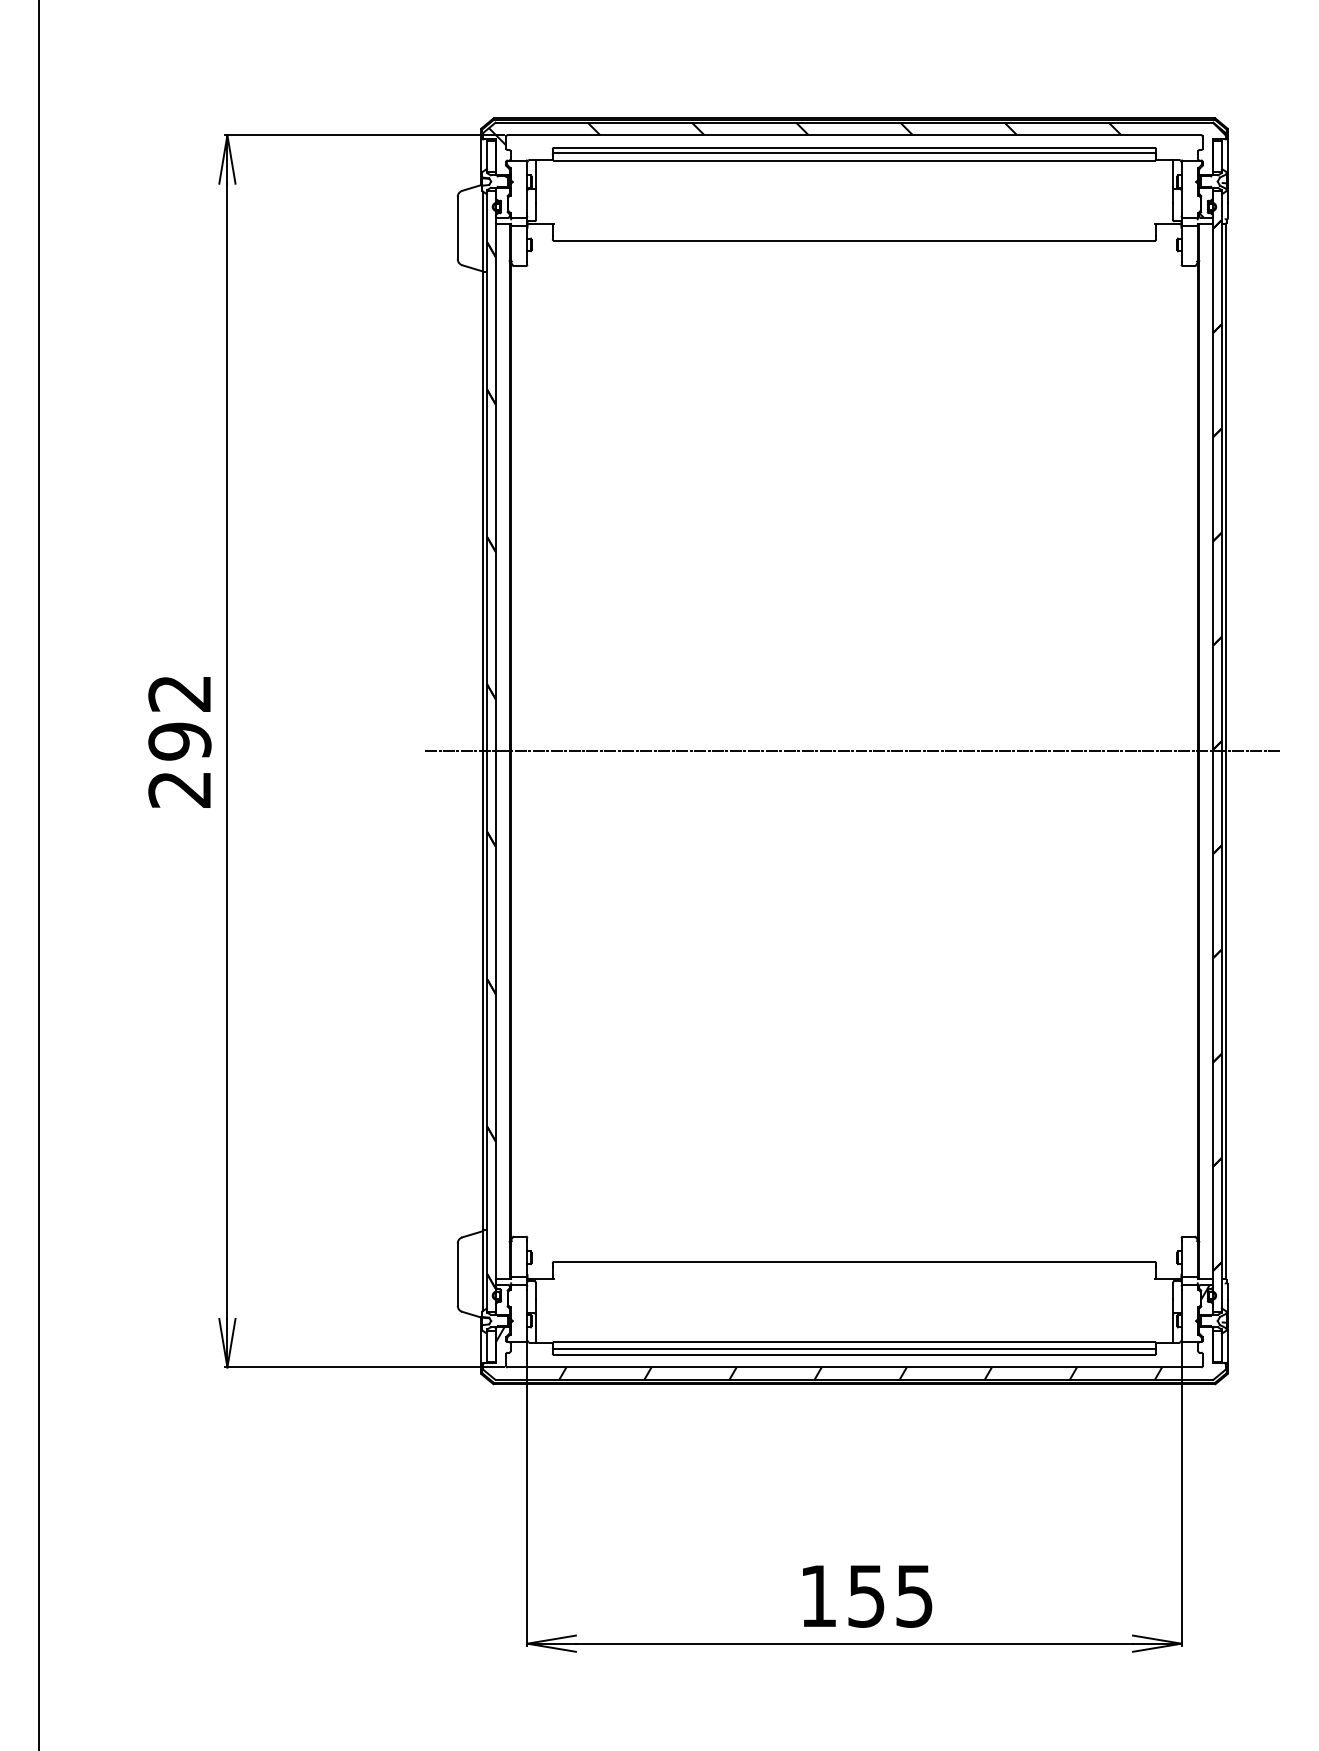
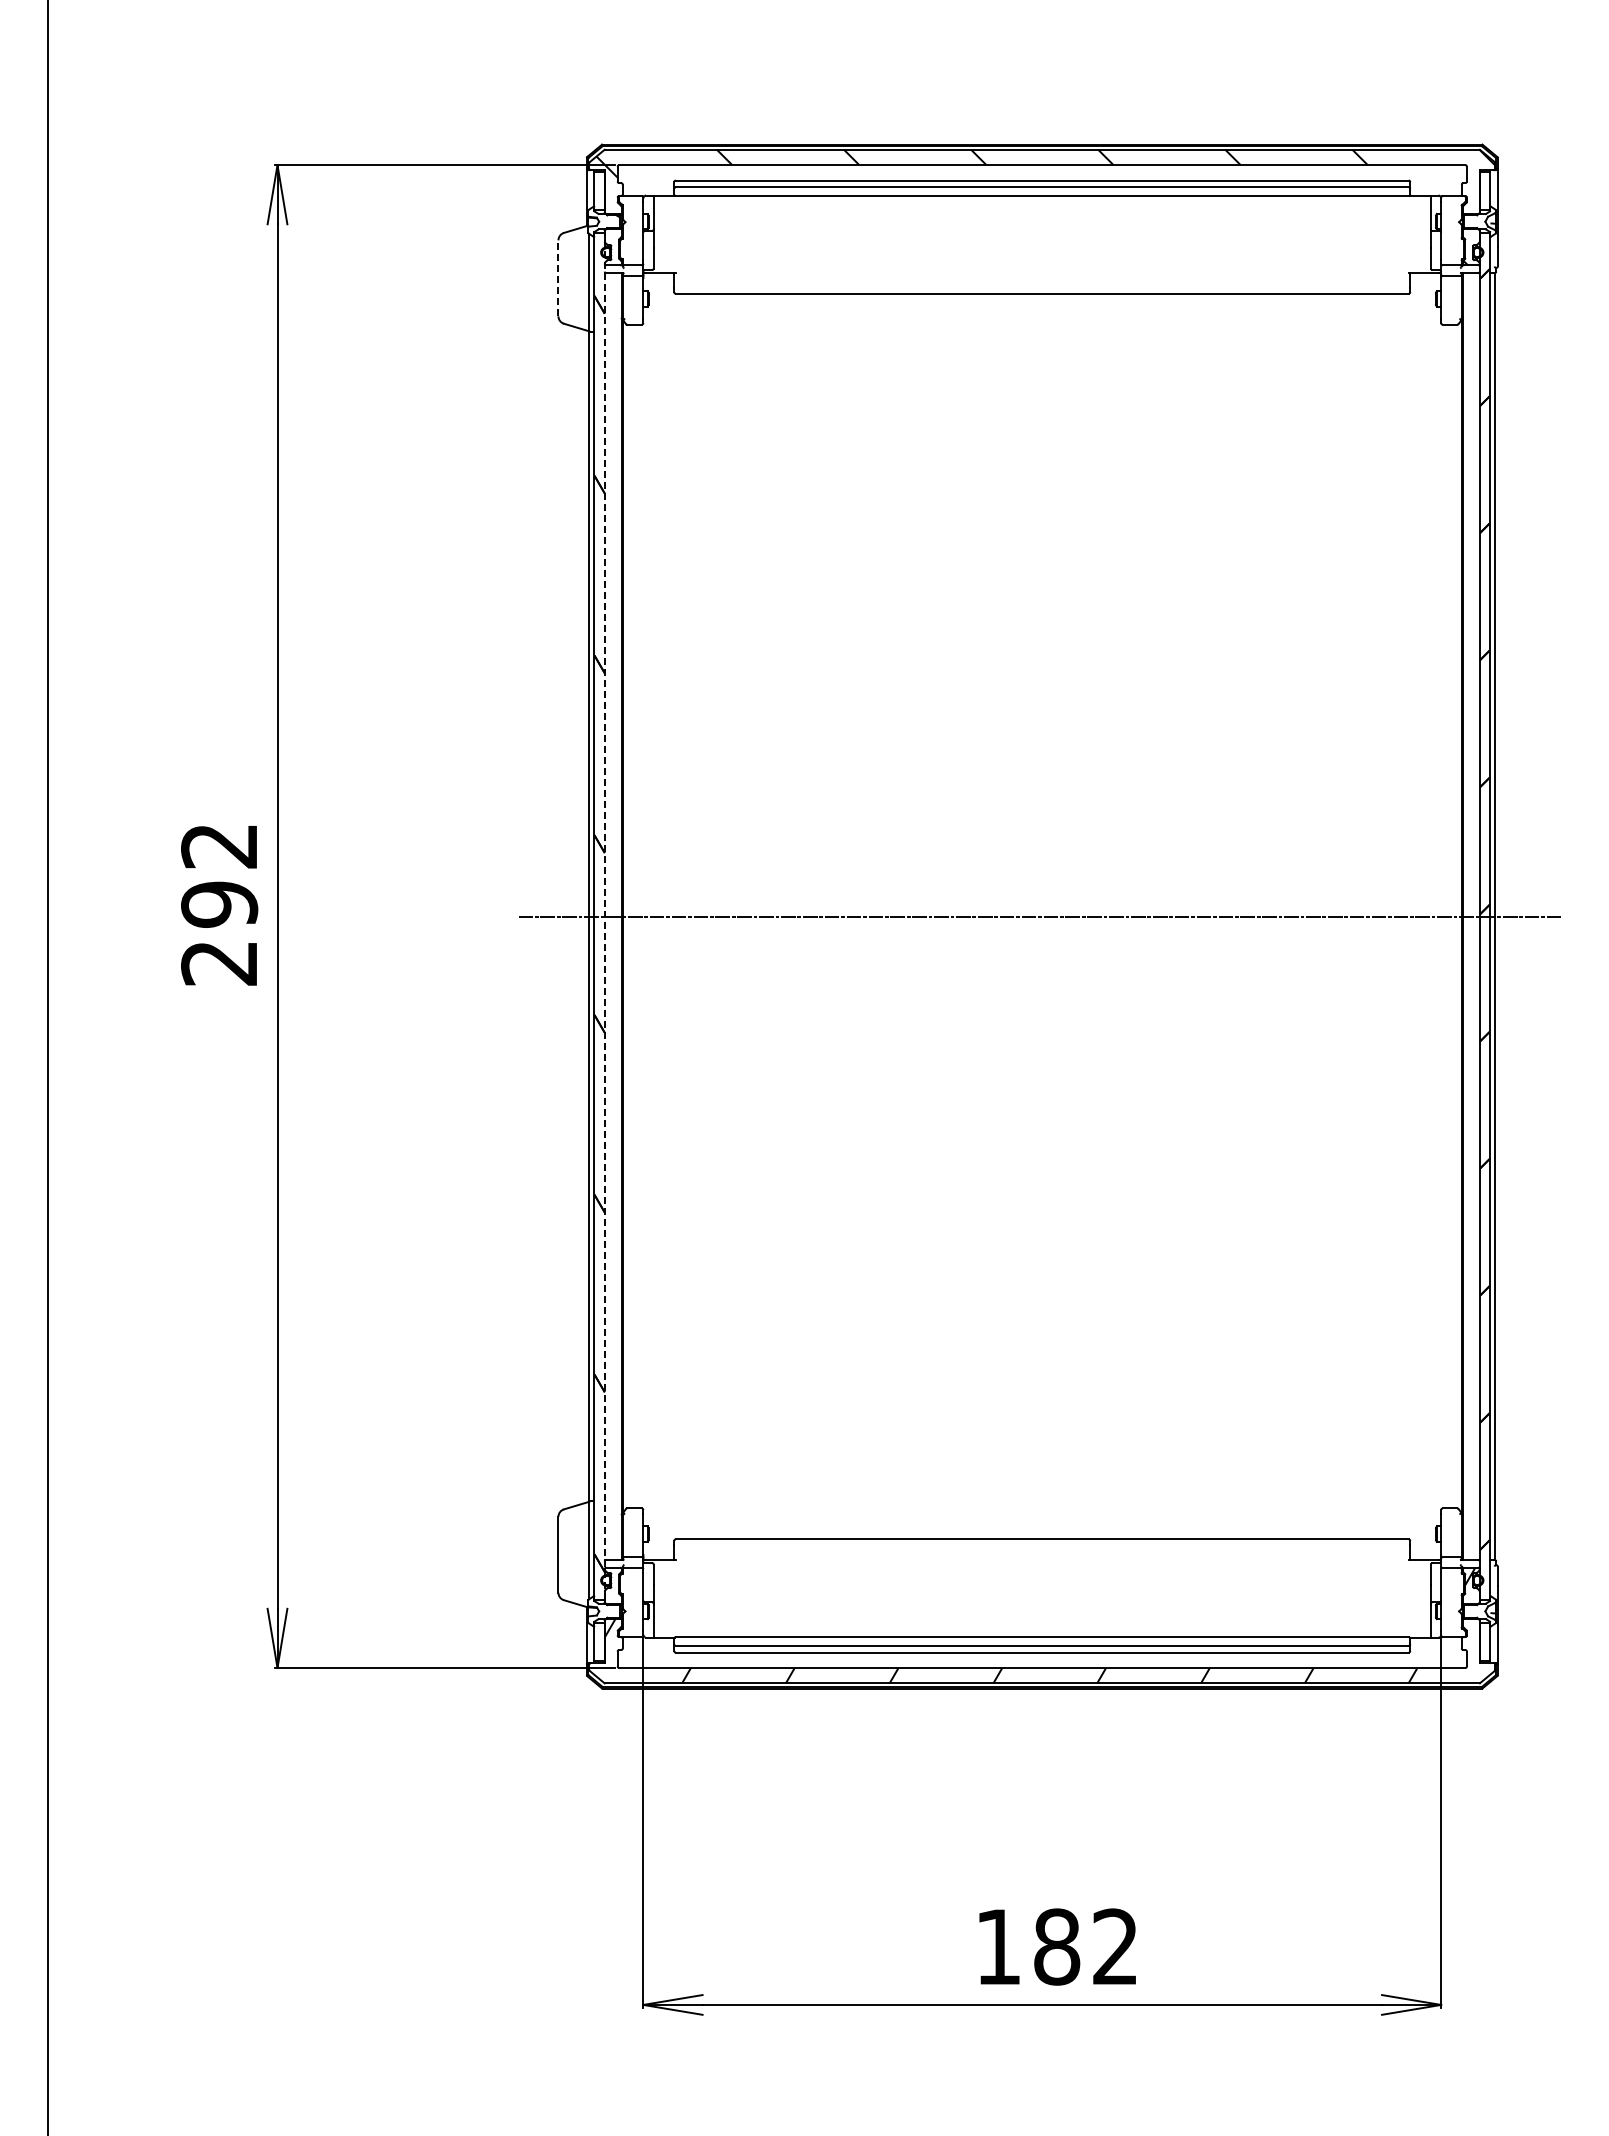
line: (457, 227) -> (558, 277), solid -> dashed
line: (495, 751) -> (604, 916), solid -> dashed
text: (889, 1595) -> (1085, 1946), 155 -> 182

